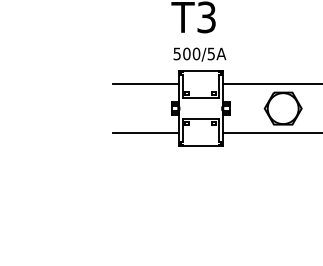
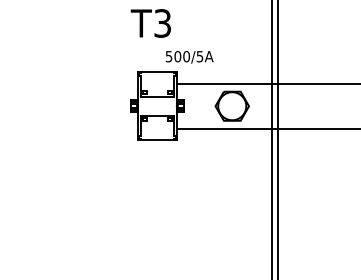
text: (199, 54) -> (189, 57), moved
line: (145, 83) -> (107, 83), removed
line: (145, 133) -> (107, 128), removed

